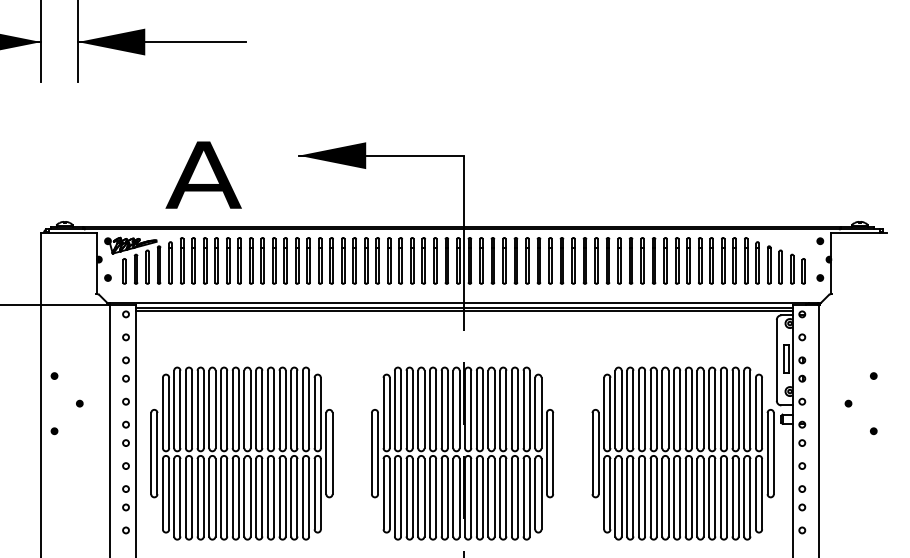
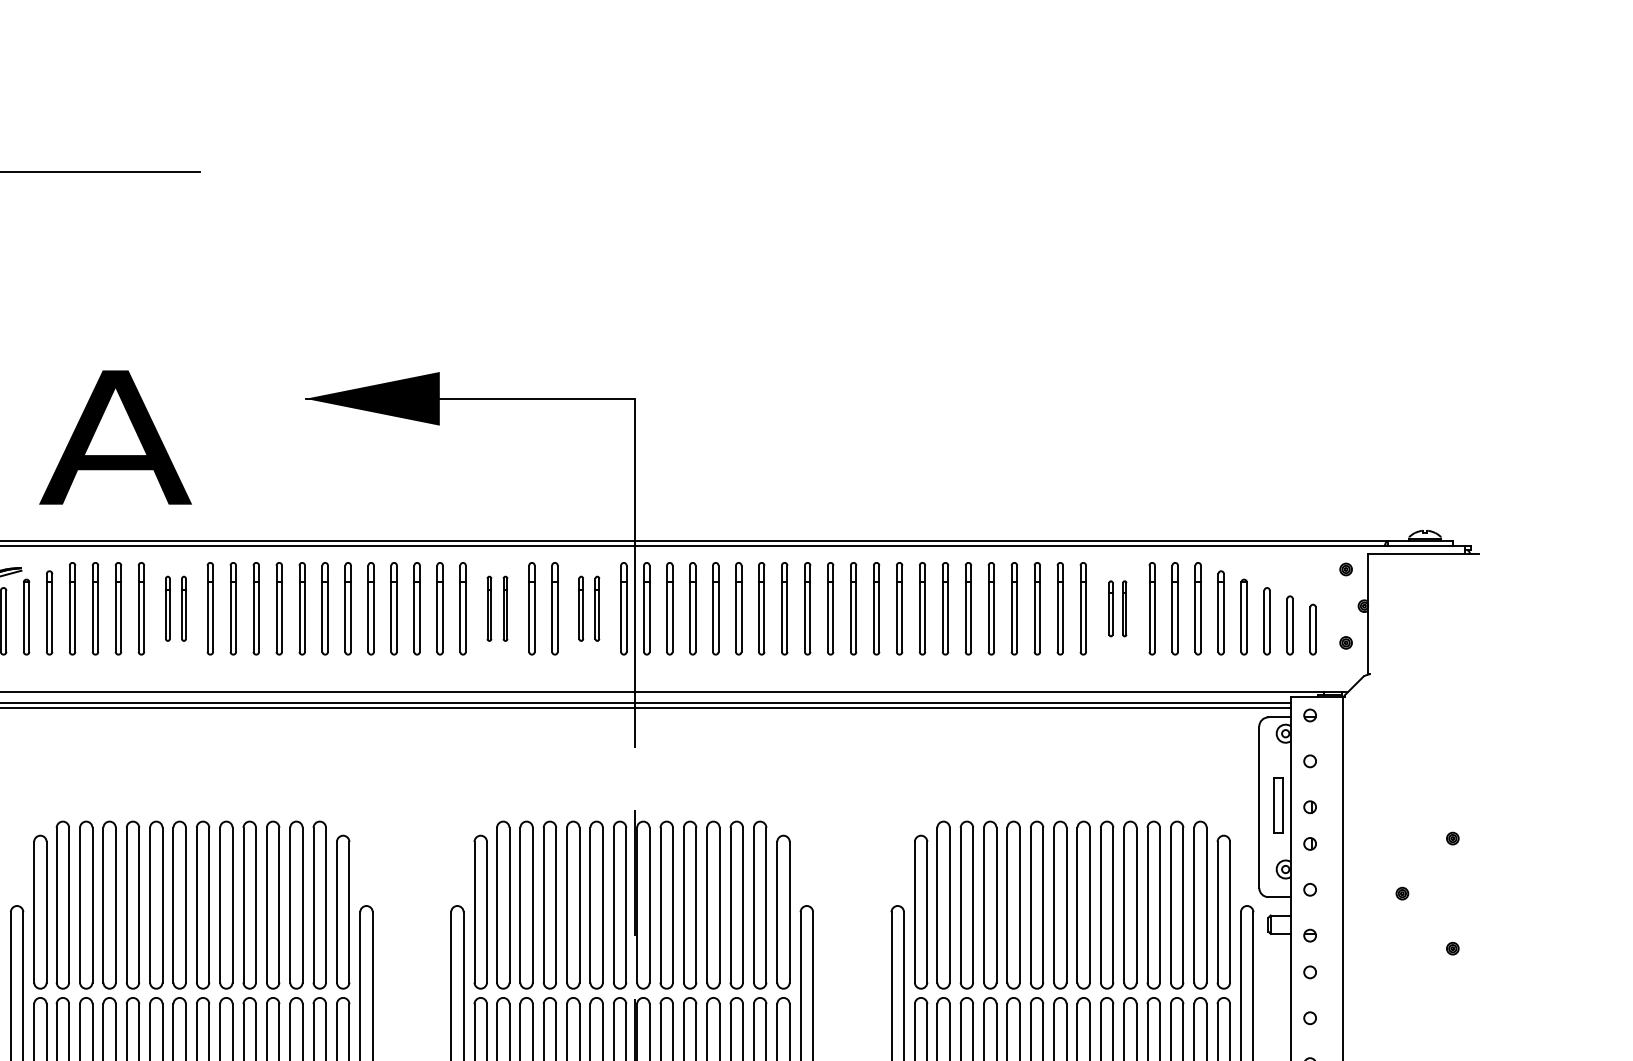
part: (233, 260) -> (175, 607), size x0.7
part: (394, 260) -> (496, 607), size x0.7
part: (440, 260) -> (588, 607), size x0.7
part: (705, 260) -> (1117, 607), size x0.6

